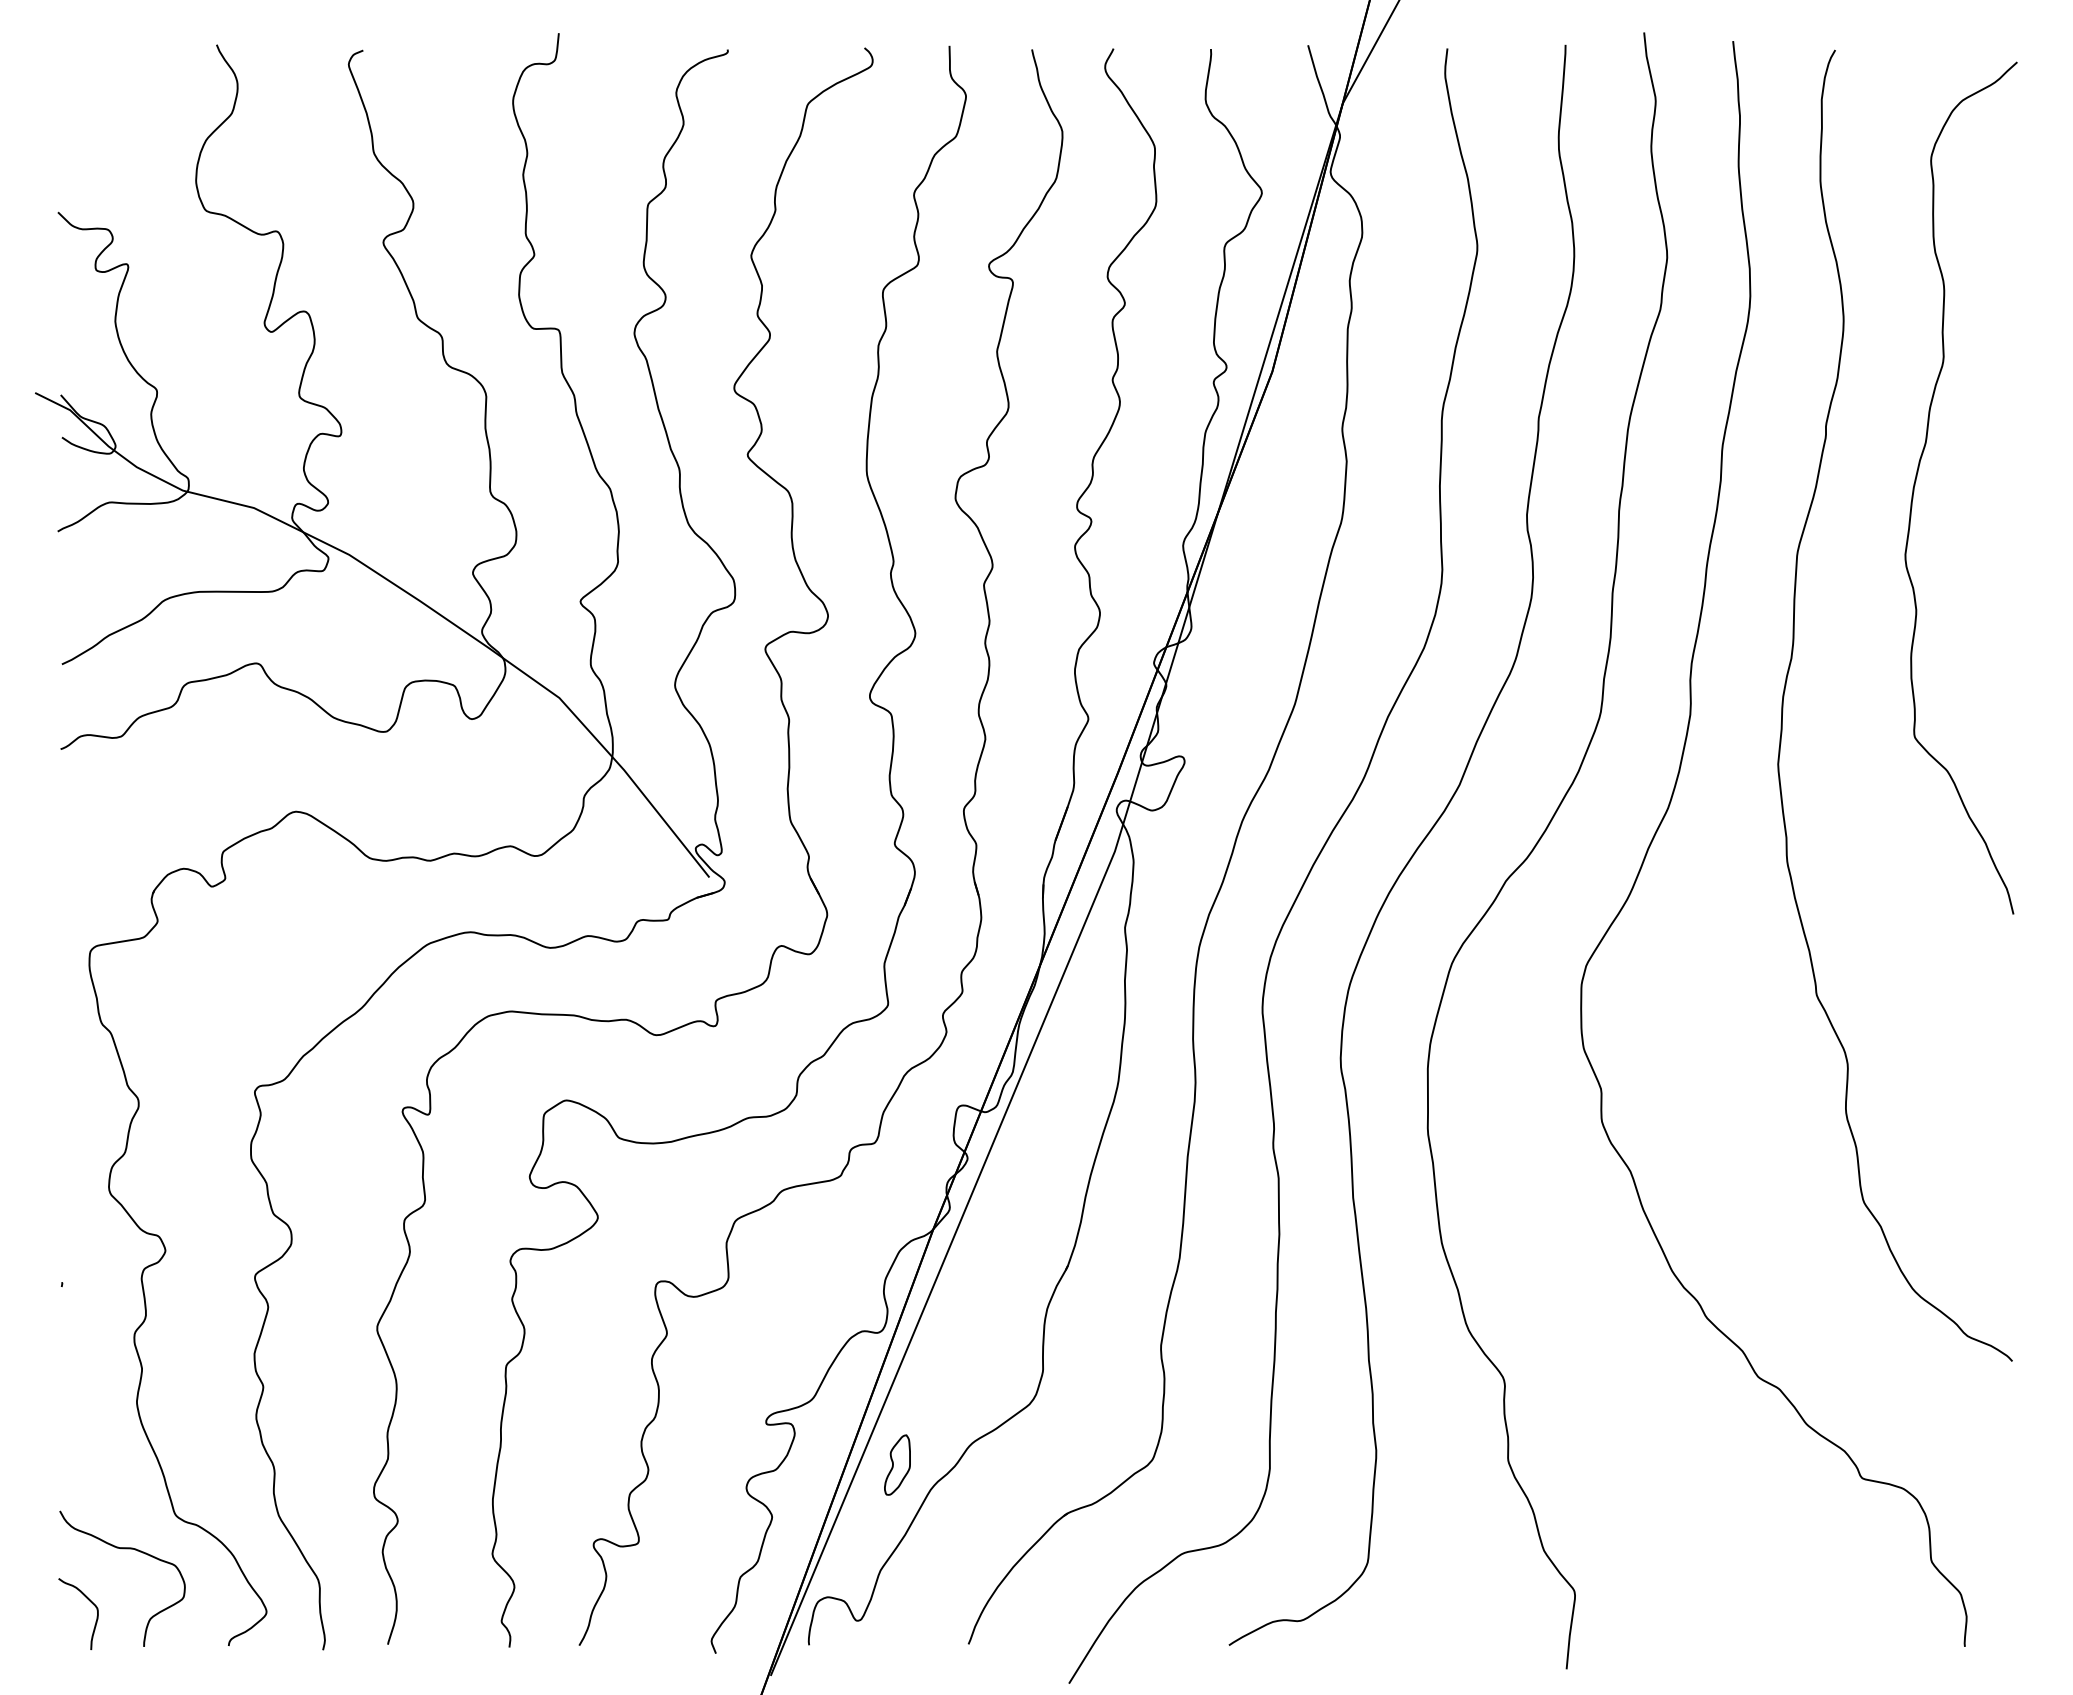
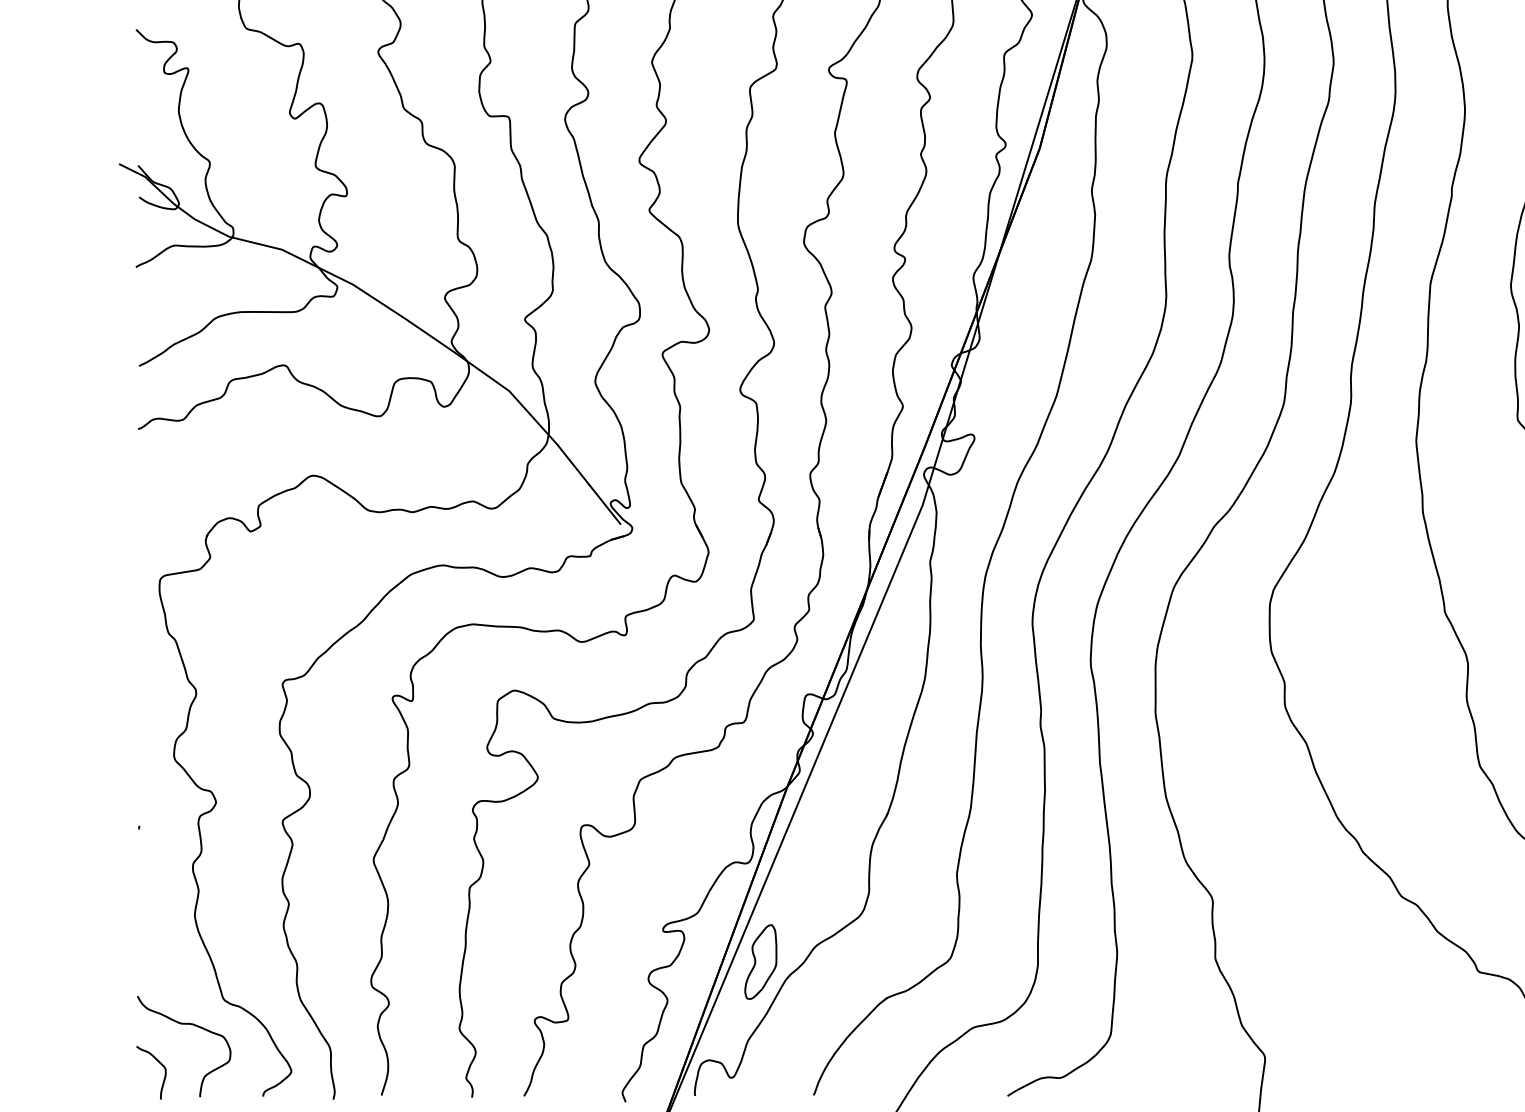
part: (897, 1464) -> (760, 961), size x1.67

